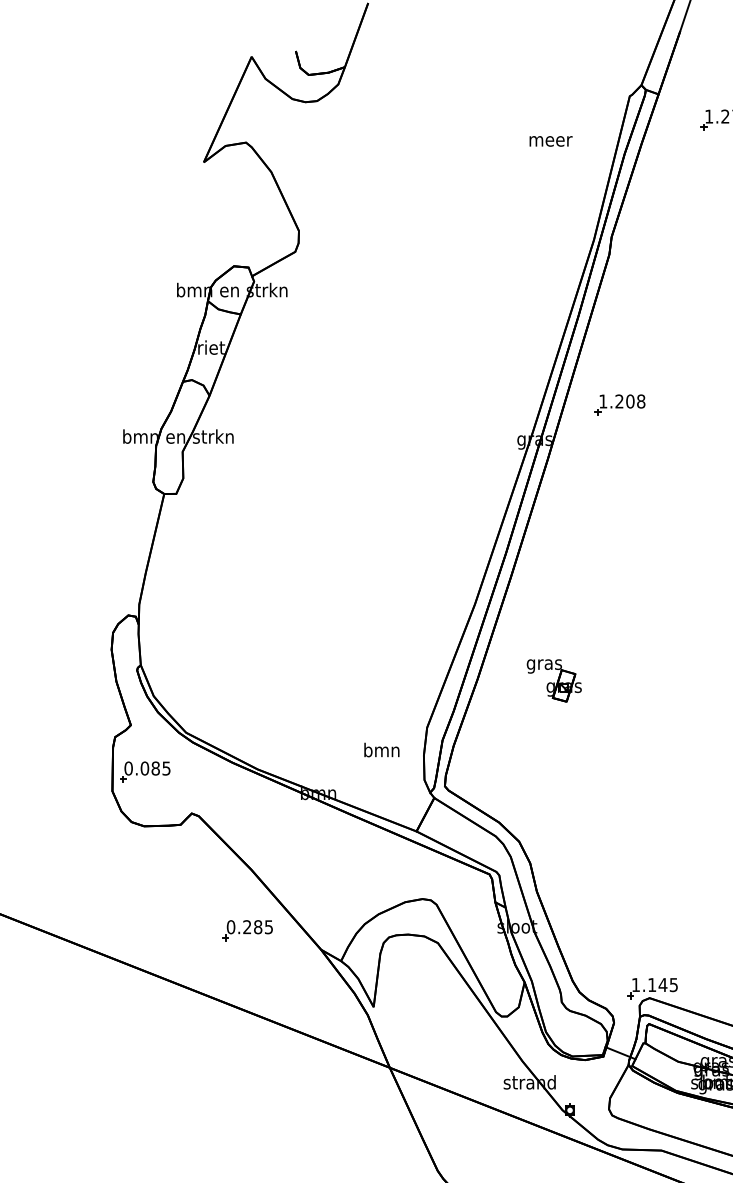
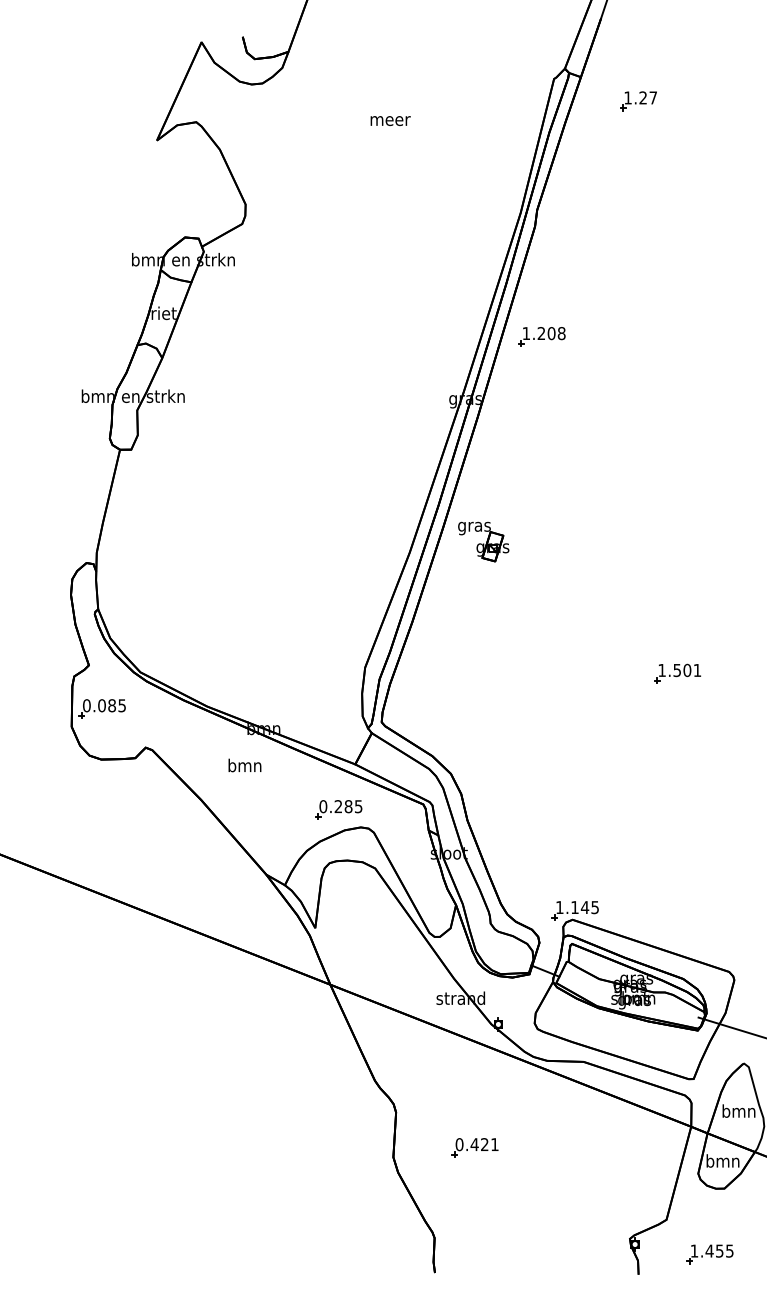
text: (550, 140) -> (390, 120), moved
part: (619, 404) -> (541, 336), moved
part: (554, 680) -> (483, 541), moved
text: (381, 750) -> (244, 765), moved
part: (247, 930) -> (338, 809), moved

